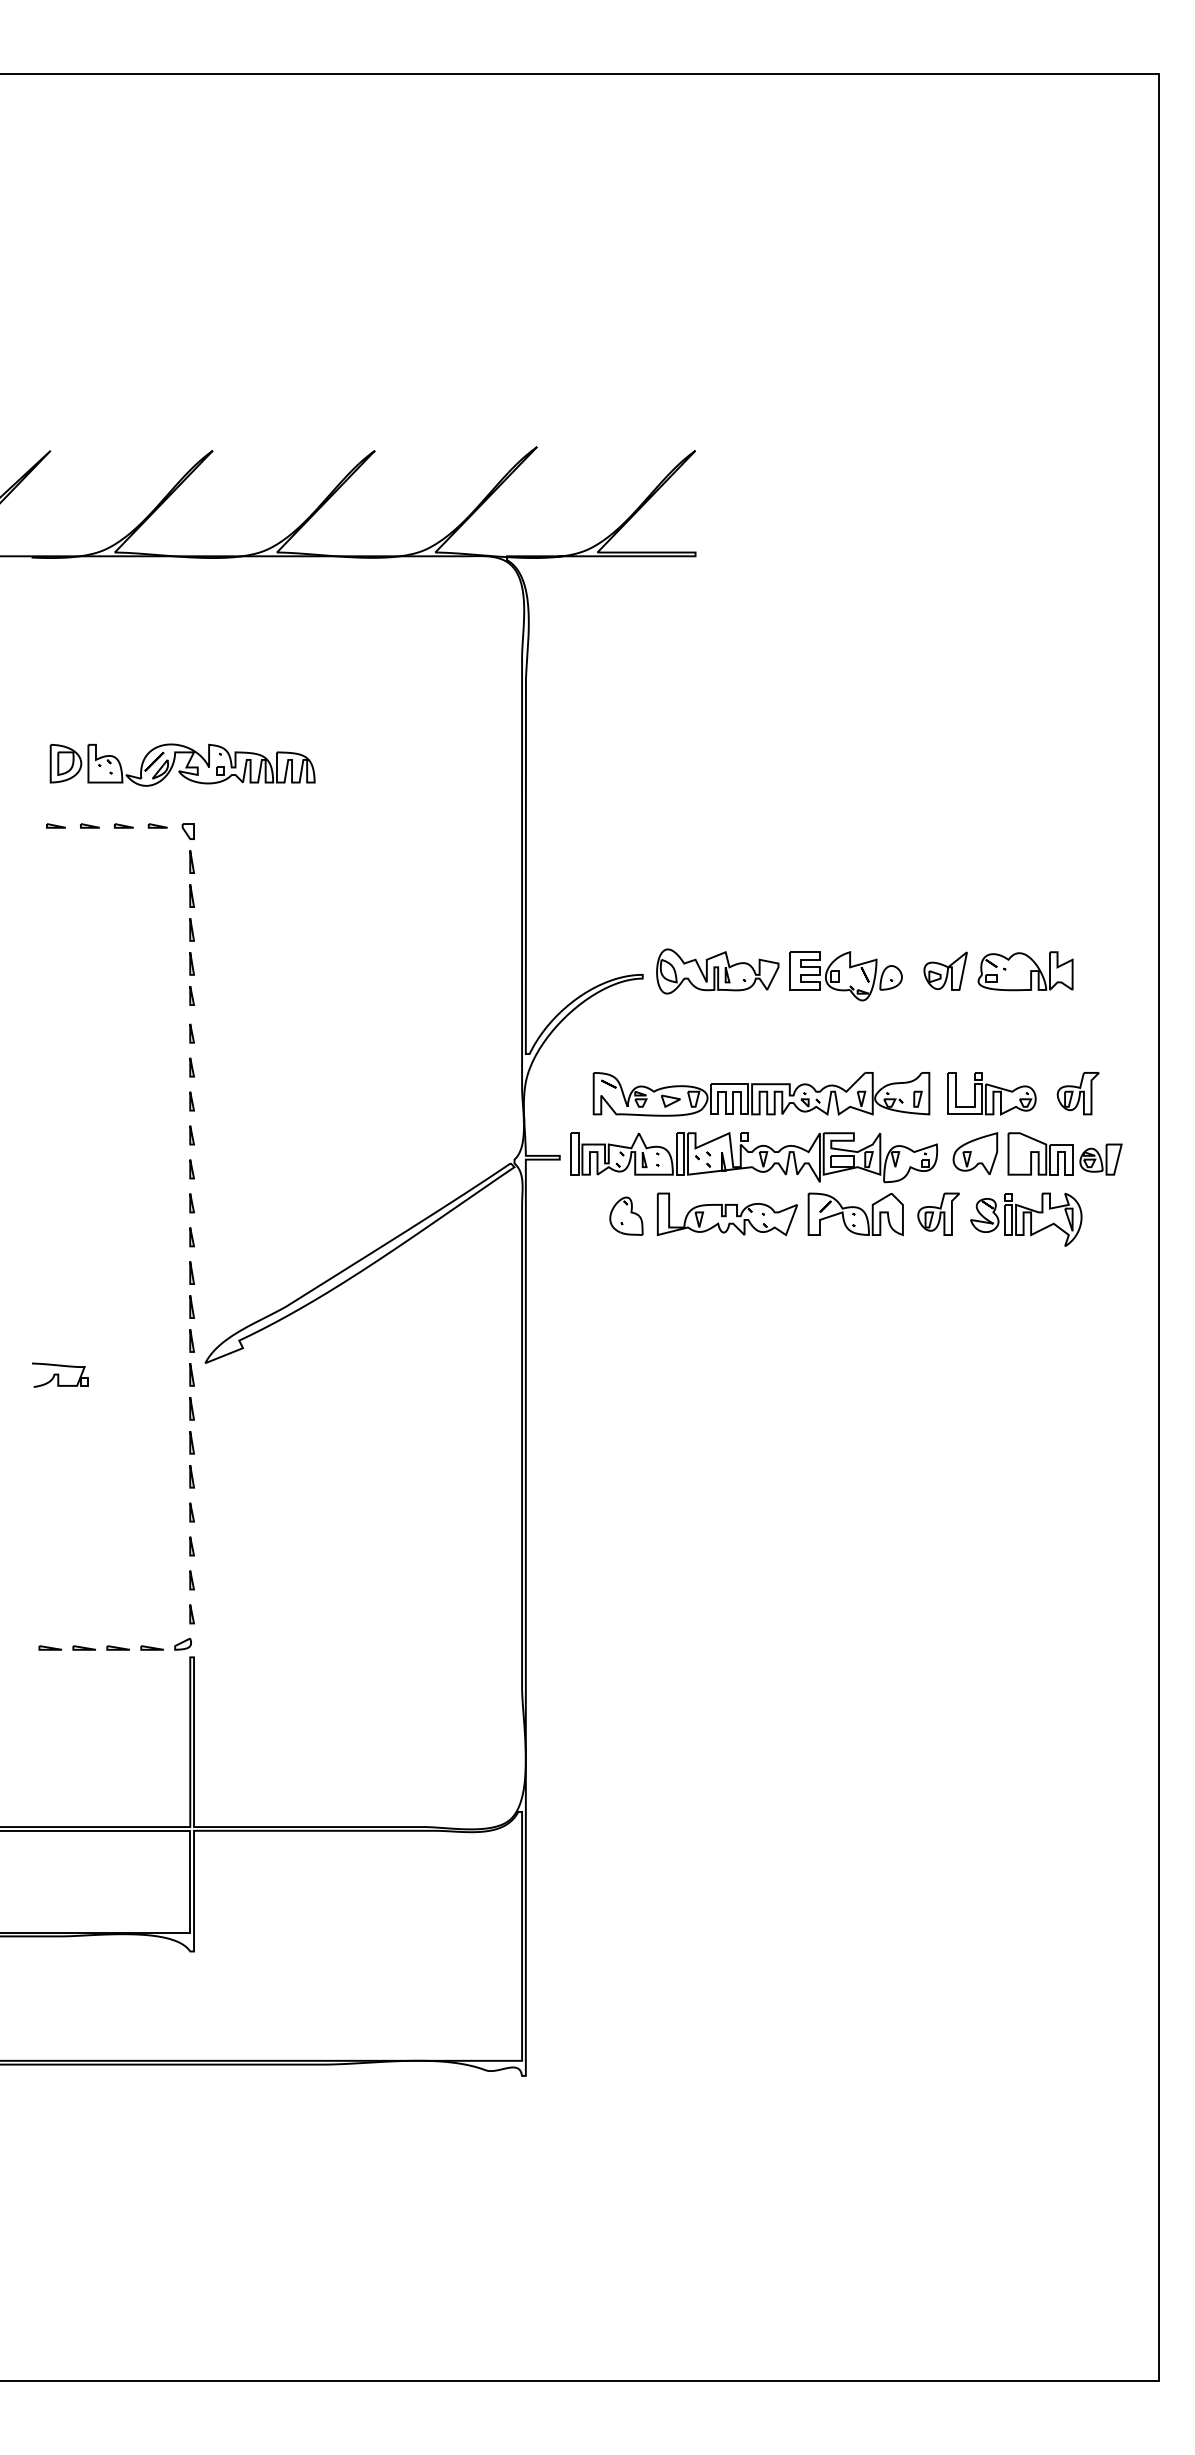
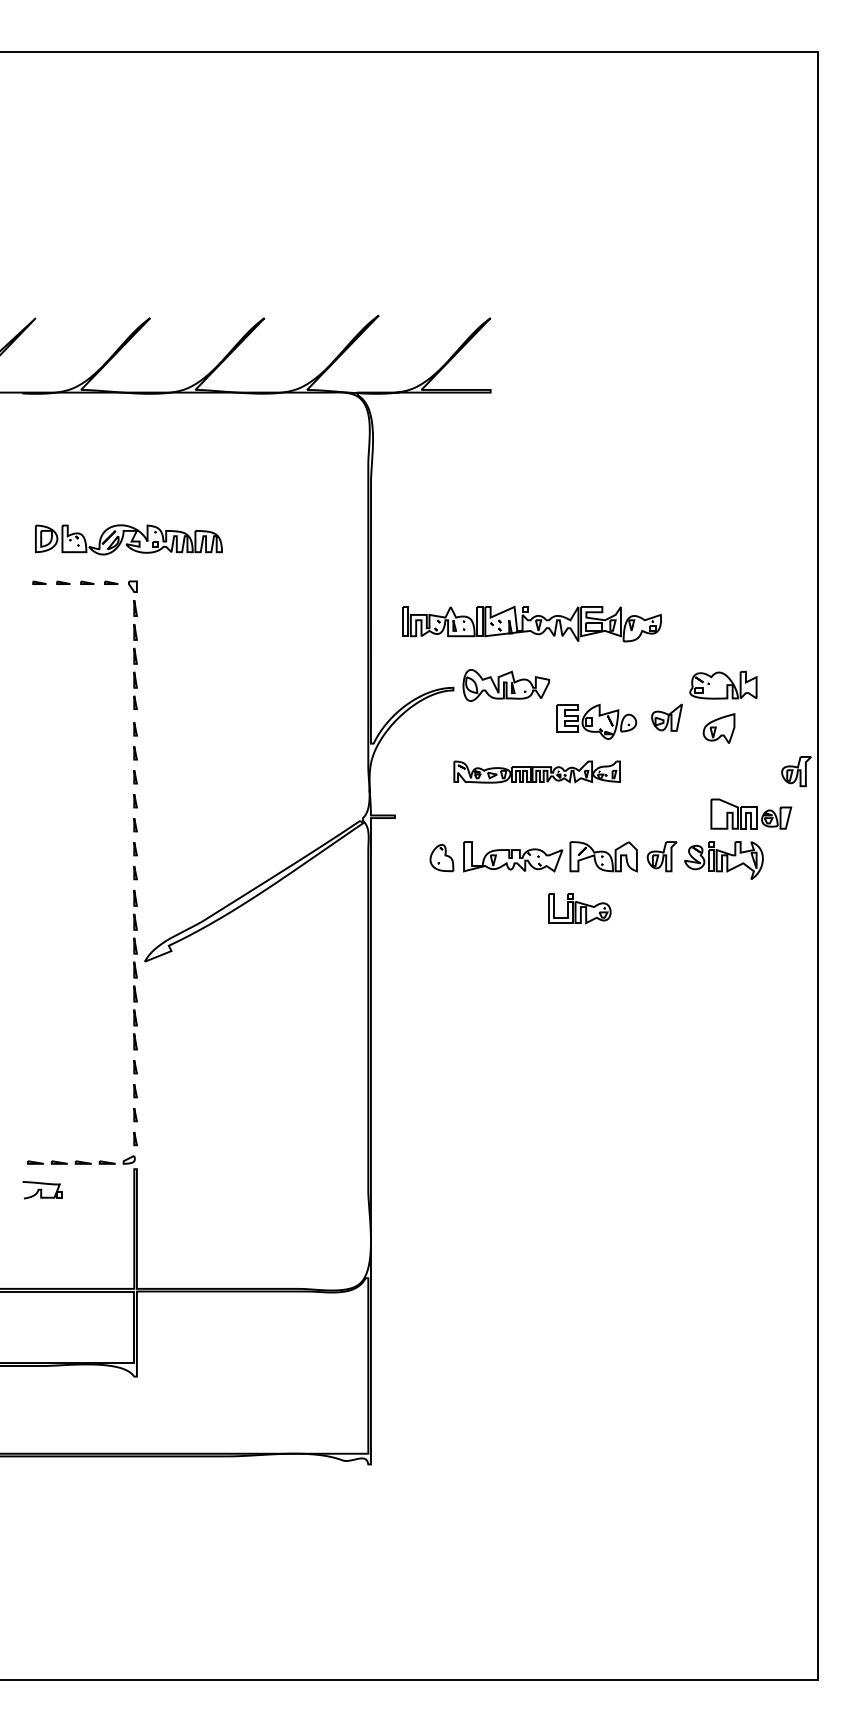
part: (945, 970) -> (666, 717), moved
part: (845, 976) -> (596, 722), moved
part: (991, 1093) -> (579, 908), moved
part: (1077, 1093) -> (796, 771), moved
part: (761, 1094) -> (537, 772), size x0.7
part: (975, 1153) -> (719, 728), moved
part: (754, 1157) -> (532, 624), moved
part: (60, 1374) -> (42, 1189), moved

